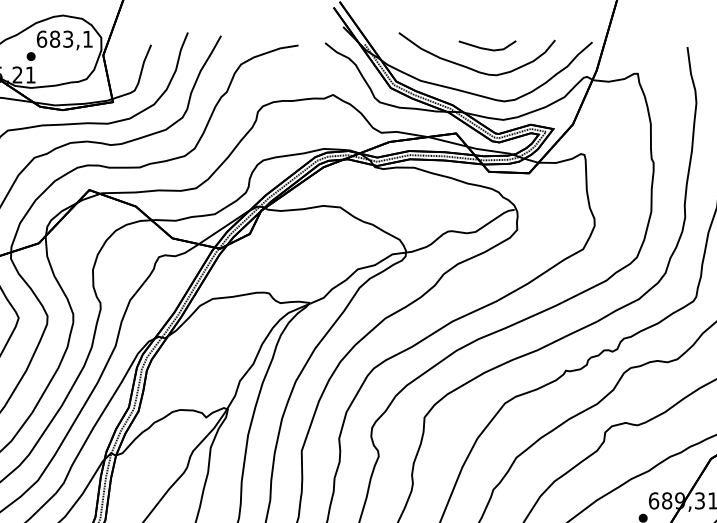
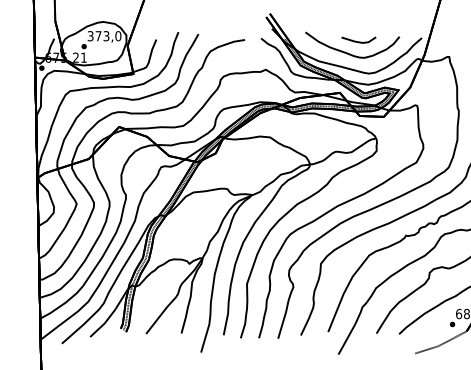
text: (64, 39) -> (104, 36), 683,1 -> 373,0

